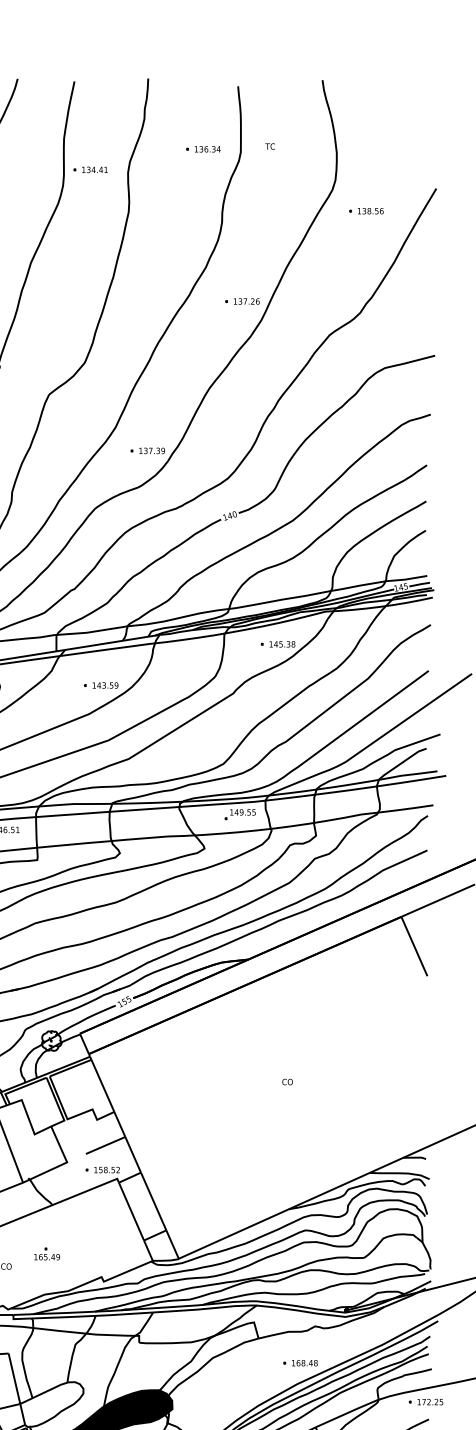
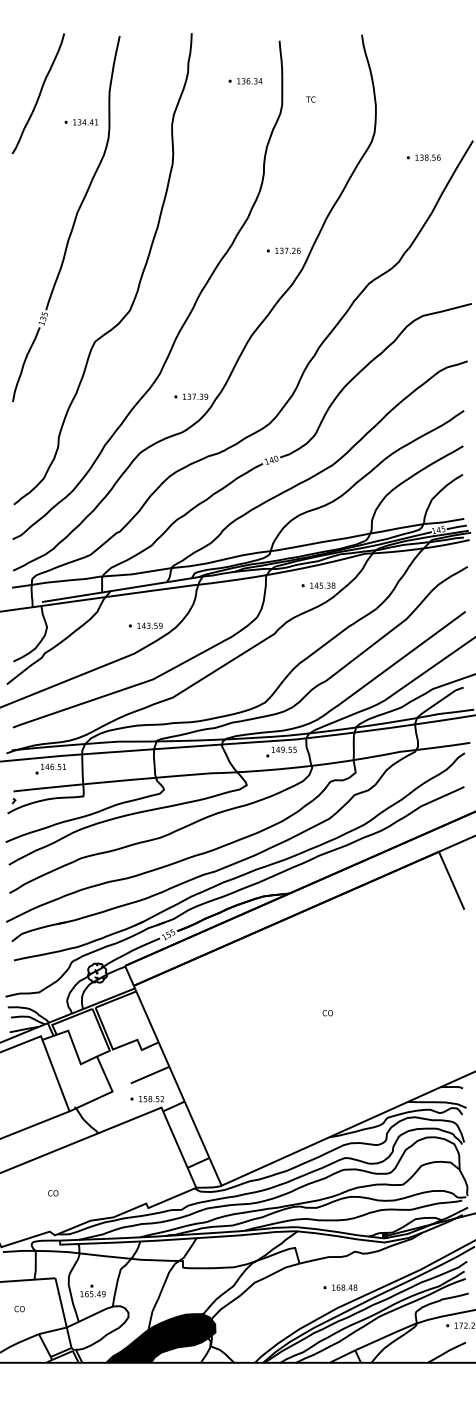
part: (203, 149) -> (245, 81), moved
part: (90, 170) -> (81, 122), moved
part: (366, 210) -> (423, 157), moved
part: (46, 1253) -> (92, 1290), moved

